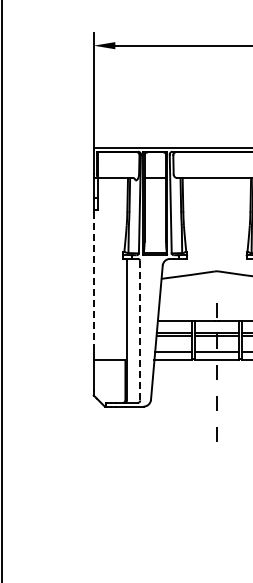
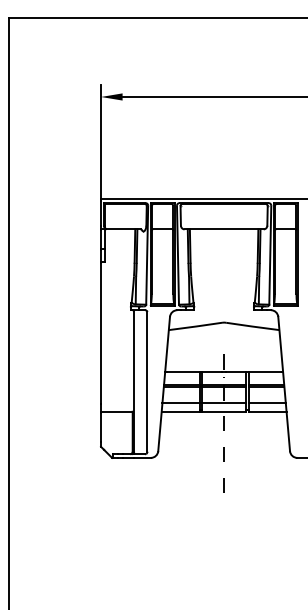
line: (94, 282) -> (101, 333), dashed -> solid
line: (140, 330) -> (147, 381), dashed -> solid

